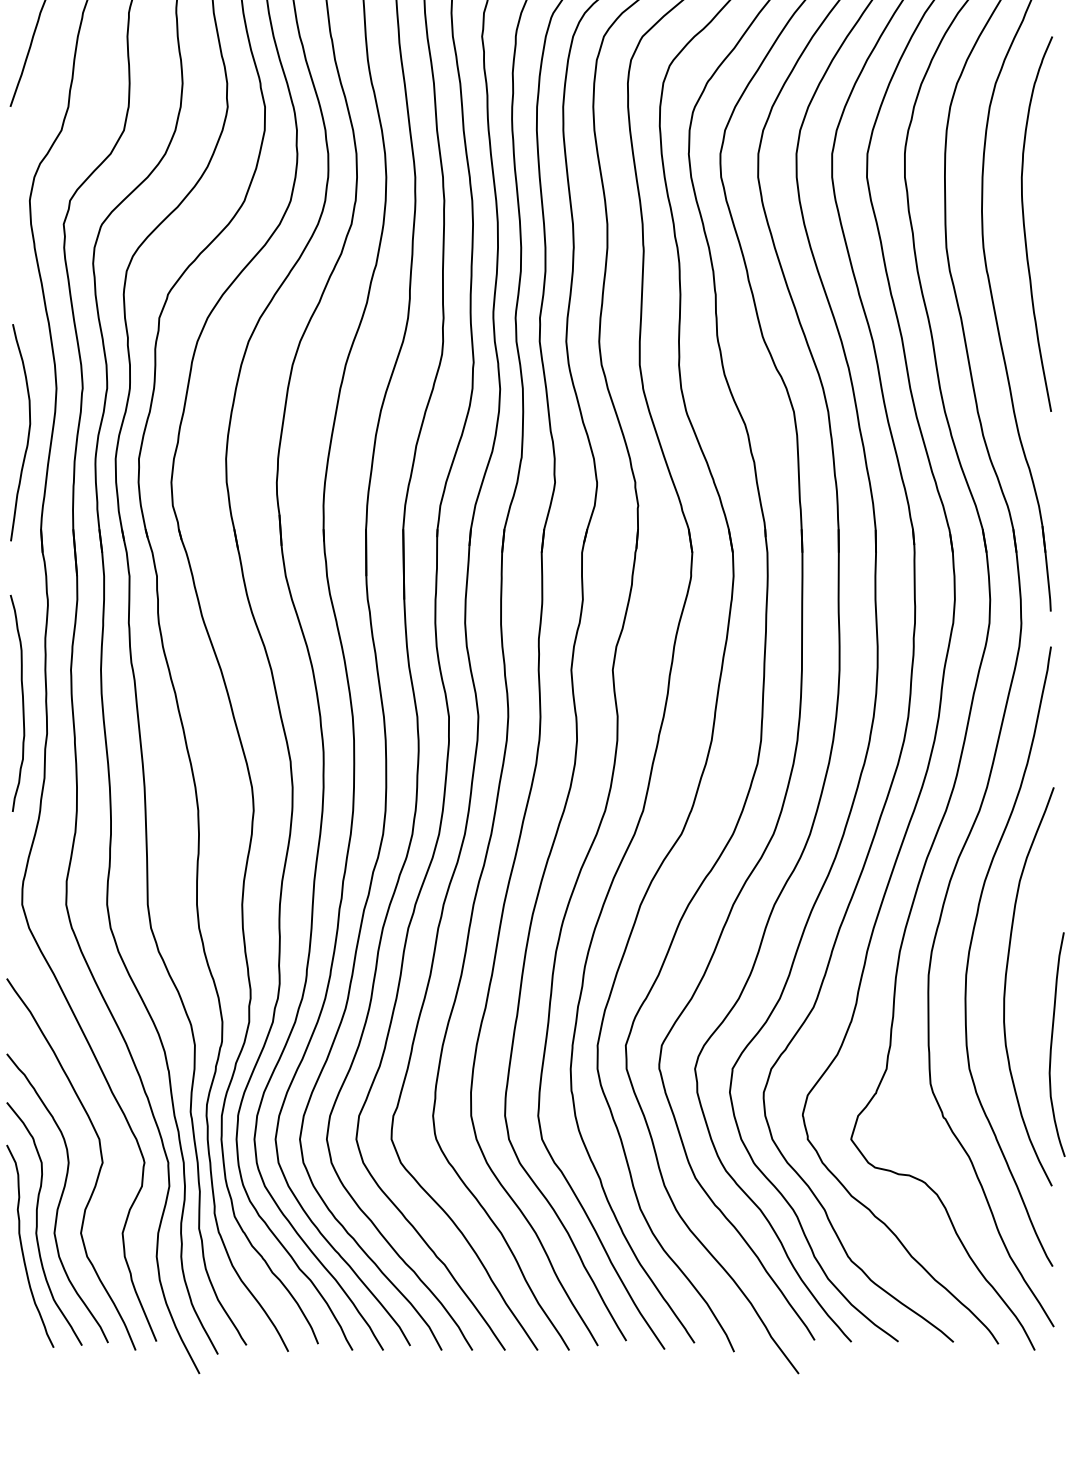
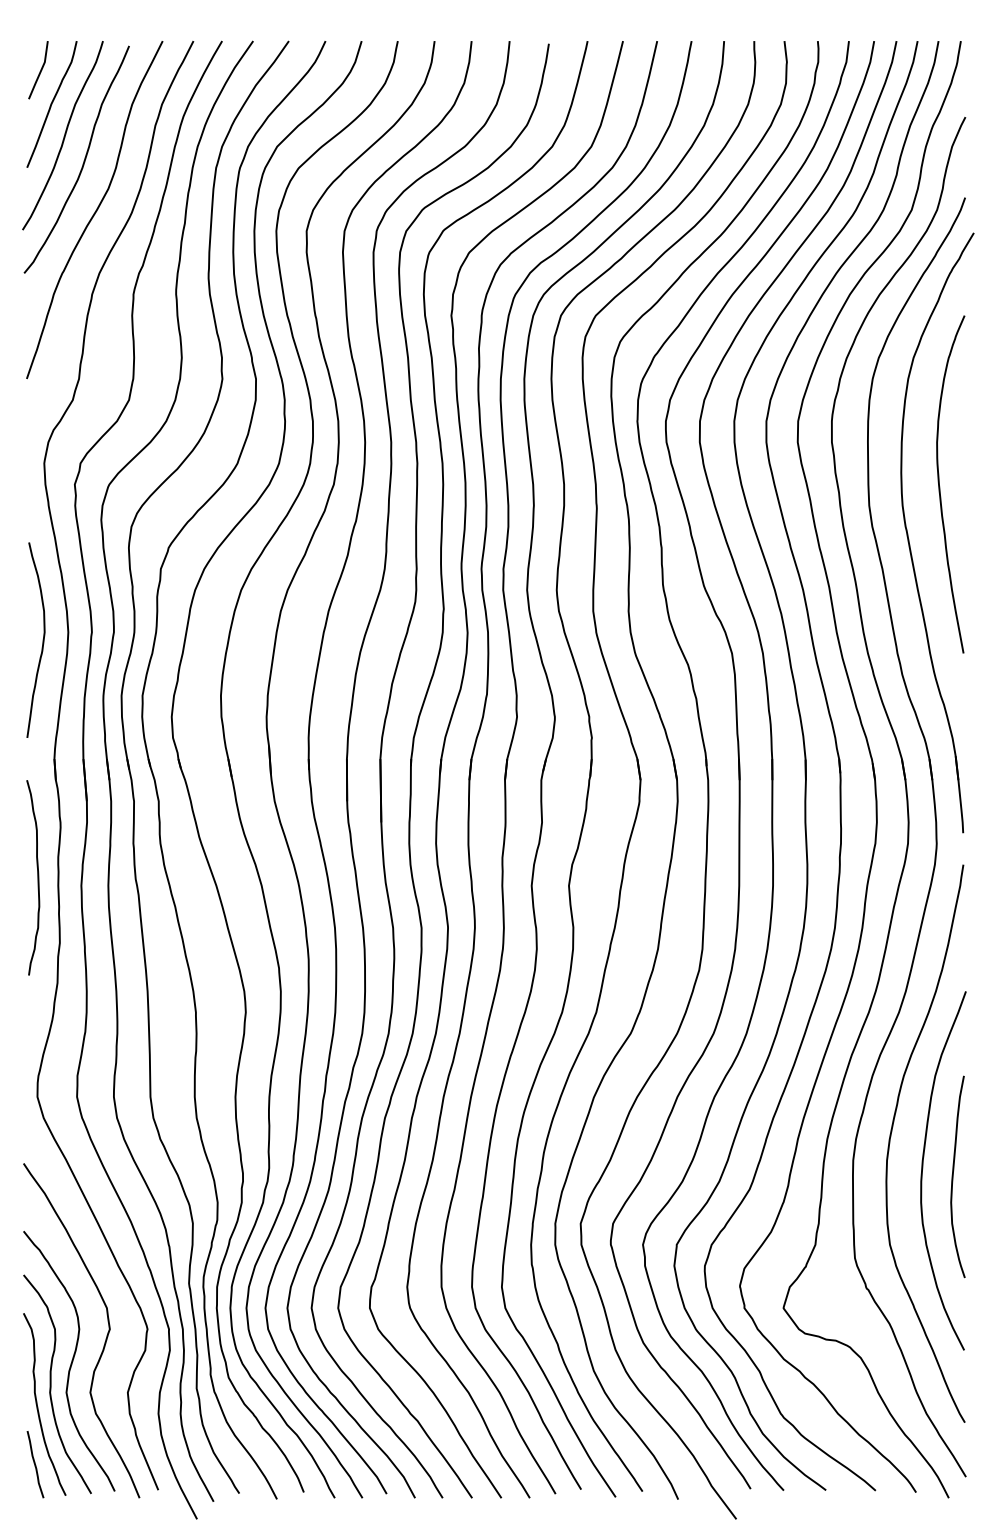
curve: (27, 431) -> (42, 639), moved
curve: (22, 703) -> (37, 877), moved
curve: (1052, 1044) -> (953, 1176), moved
line: (20, 1313) -> (35, 1464), added

